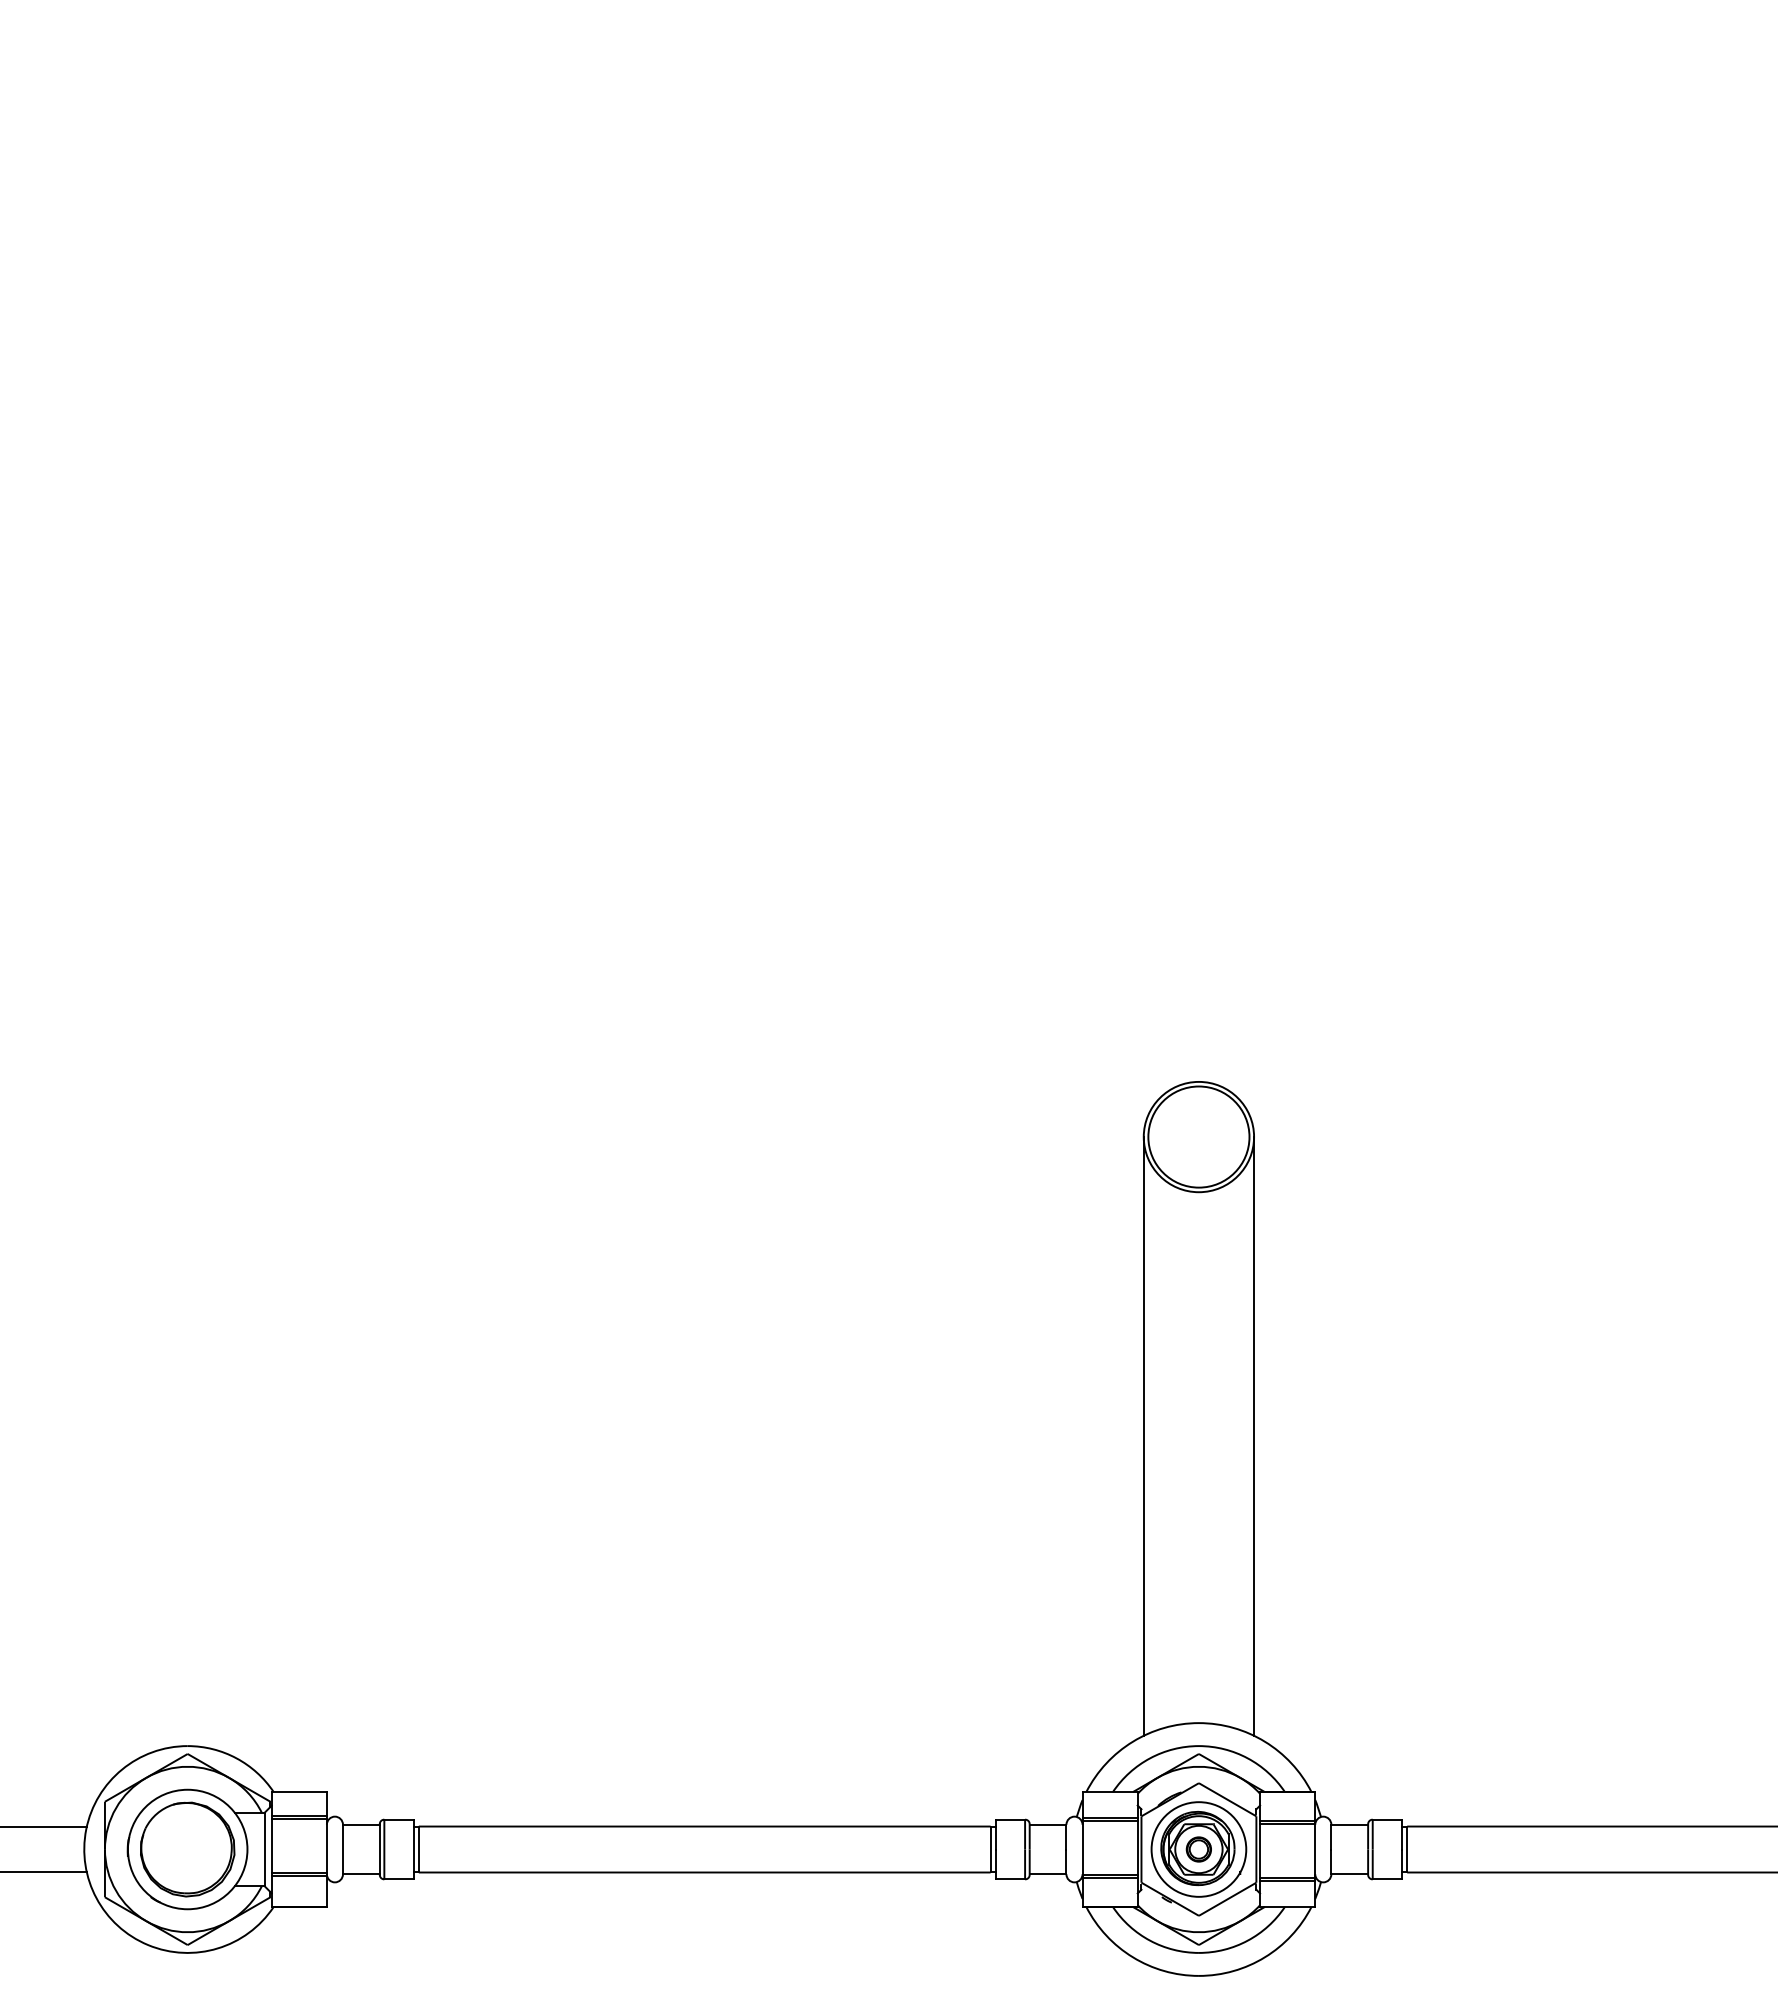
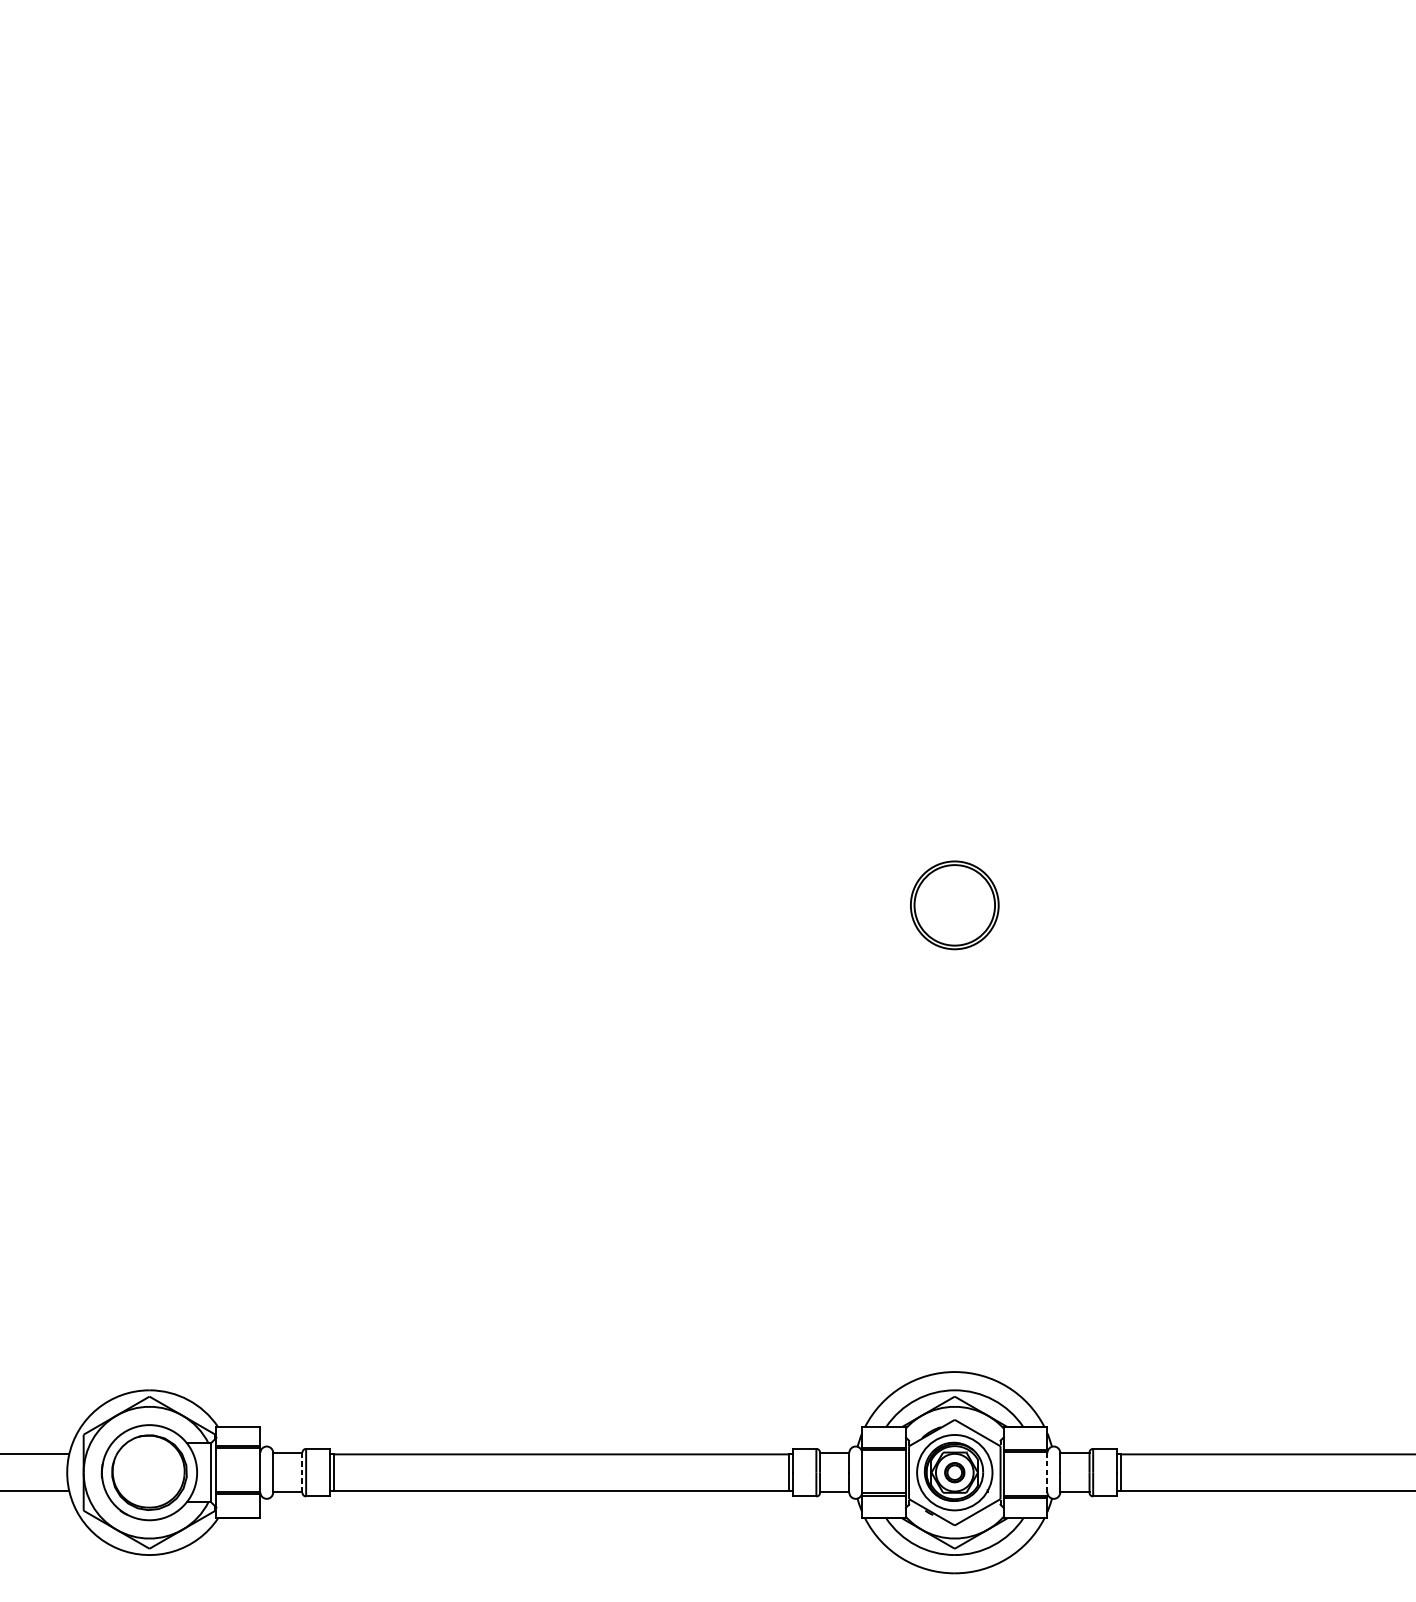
line: (1143, 1436) -> (910, 1143), removed
line: (1254, 1436) -> (999, 1143), removed
line: (379, 1849) -> (302, 1472), solid -> dashed
line: (1315, 1851) -> (1047, 1474), solid -> dashed

